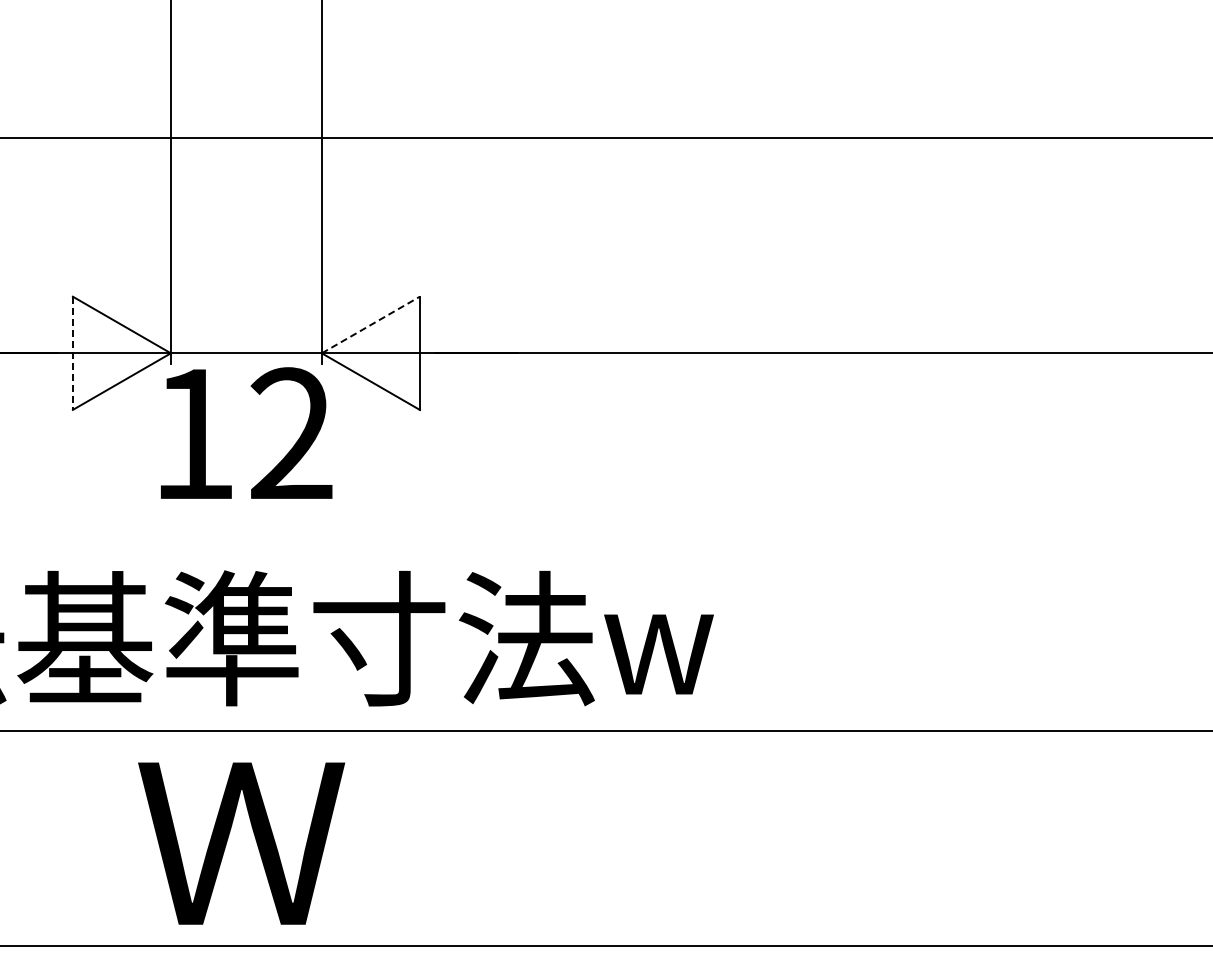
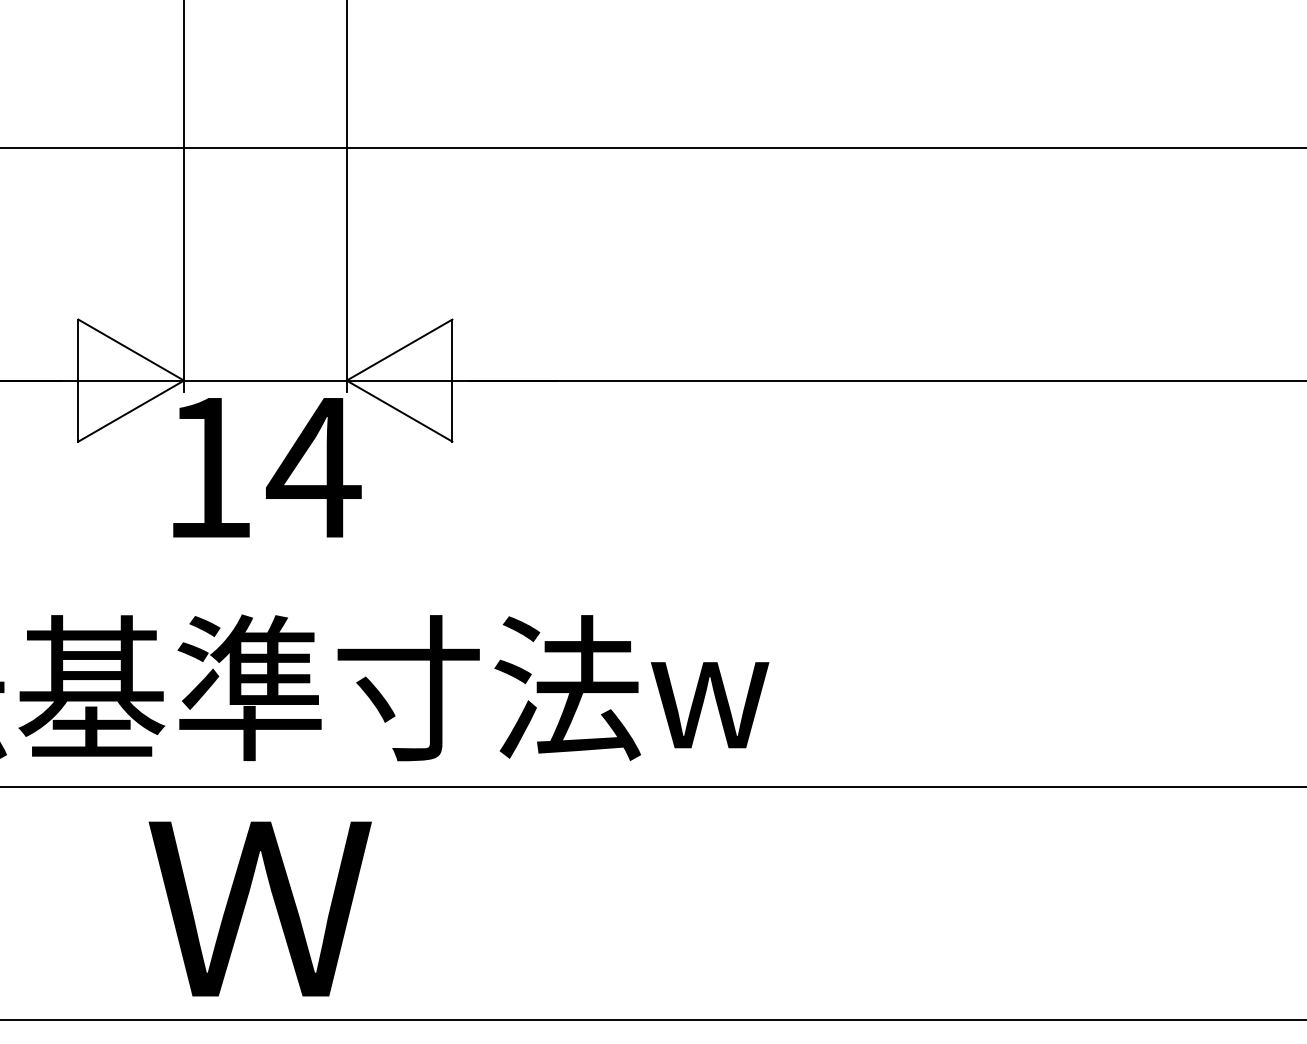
line: (370, 325) -> (399, 350), dashed -> solid
line: (72, 353) -> (78, 380), dashed -> solid
text: (290, 432) -> (312, 465), 12 -> 14

